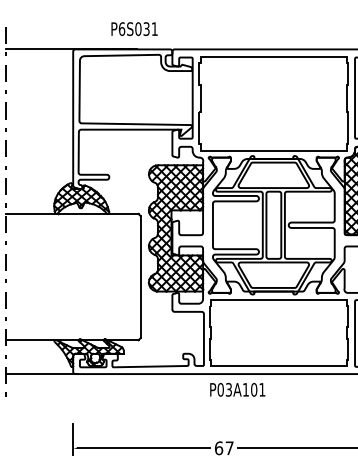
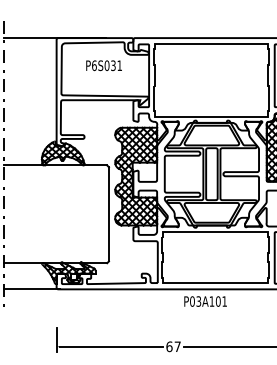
text: (134, 28) -> (104, 65), moved
text: (237, 389) -> (205, 301), moved

